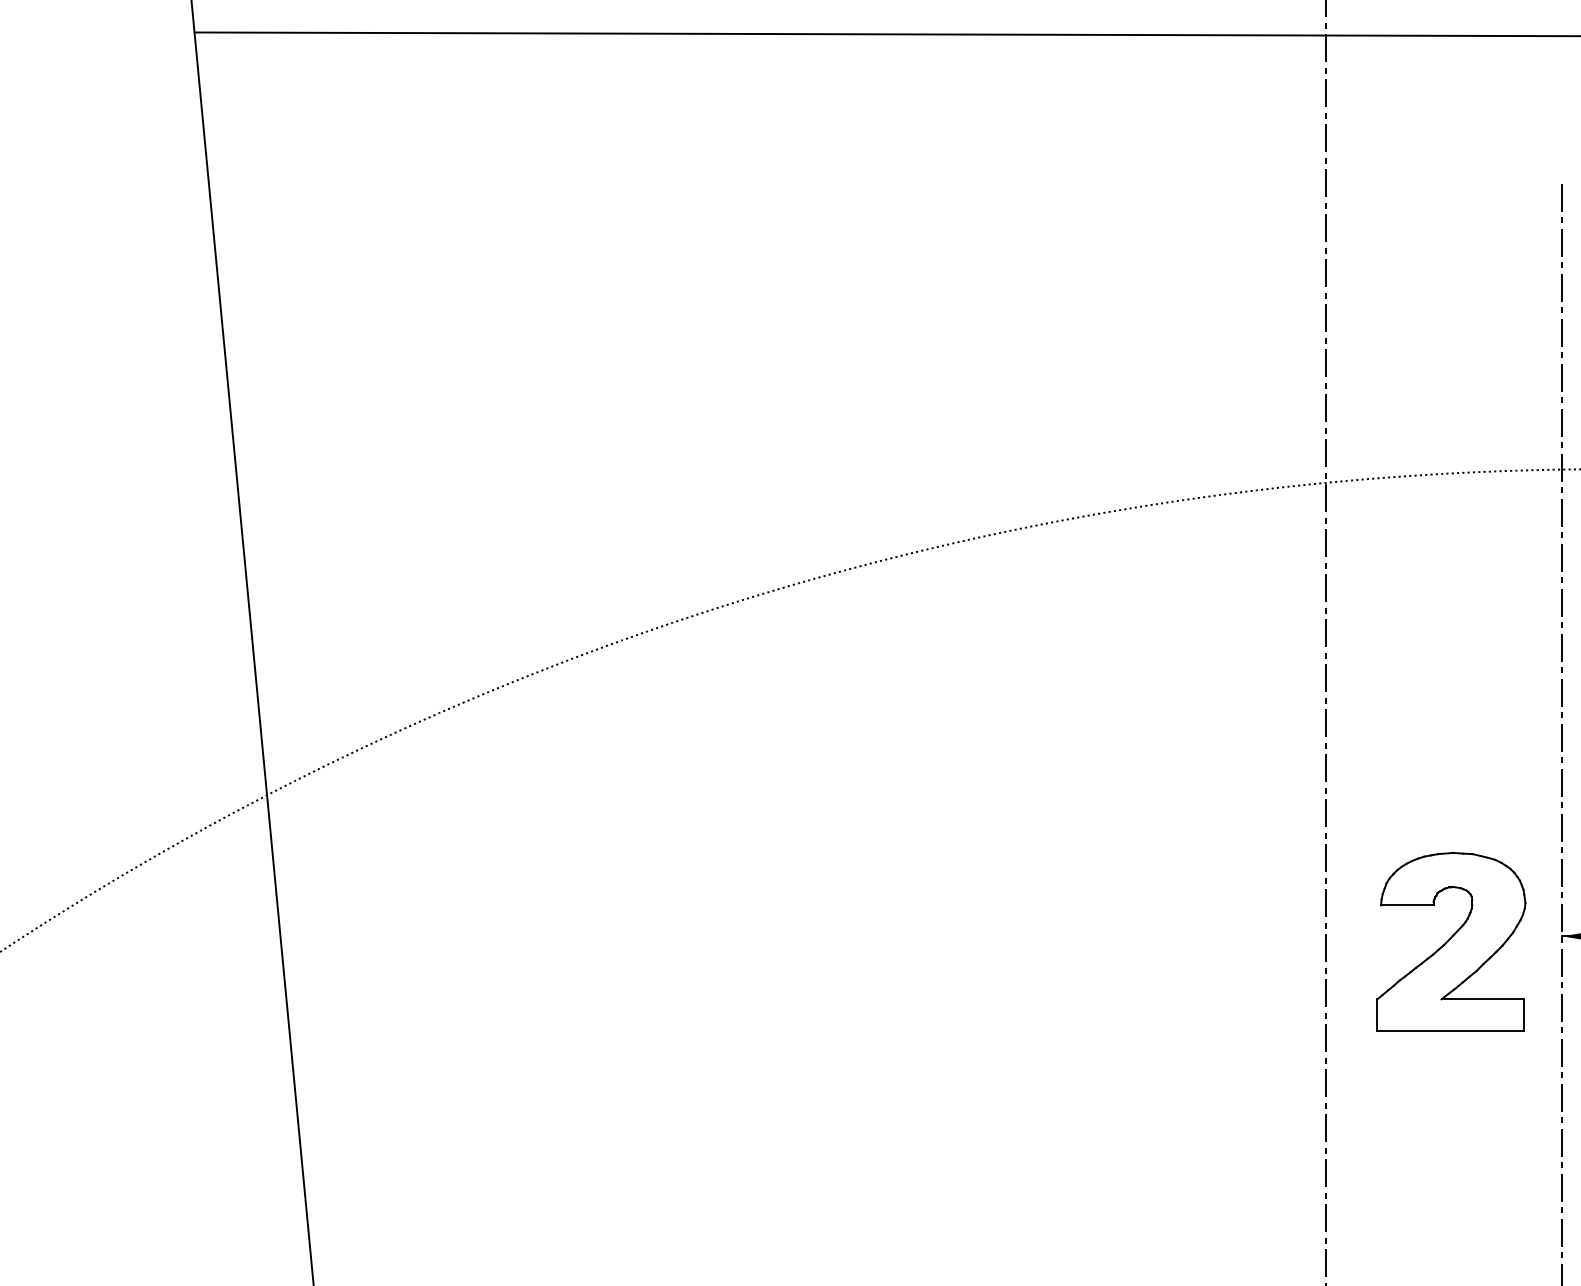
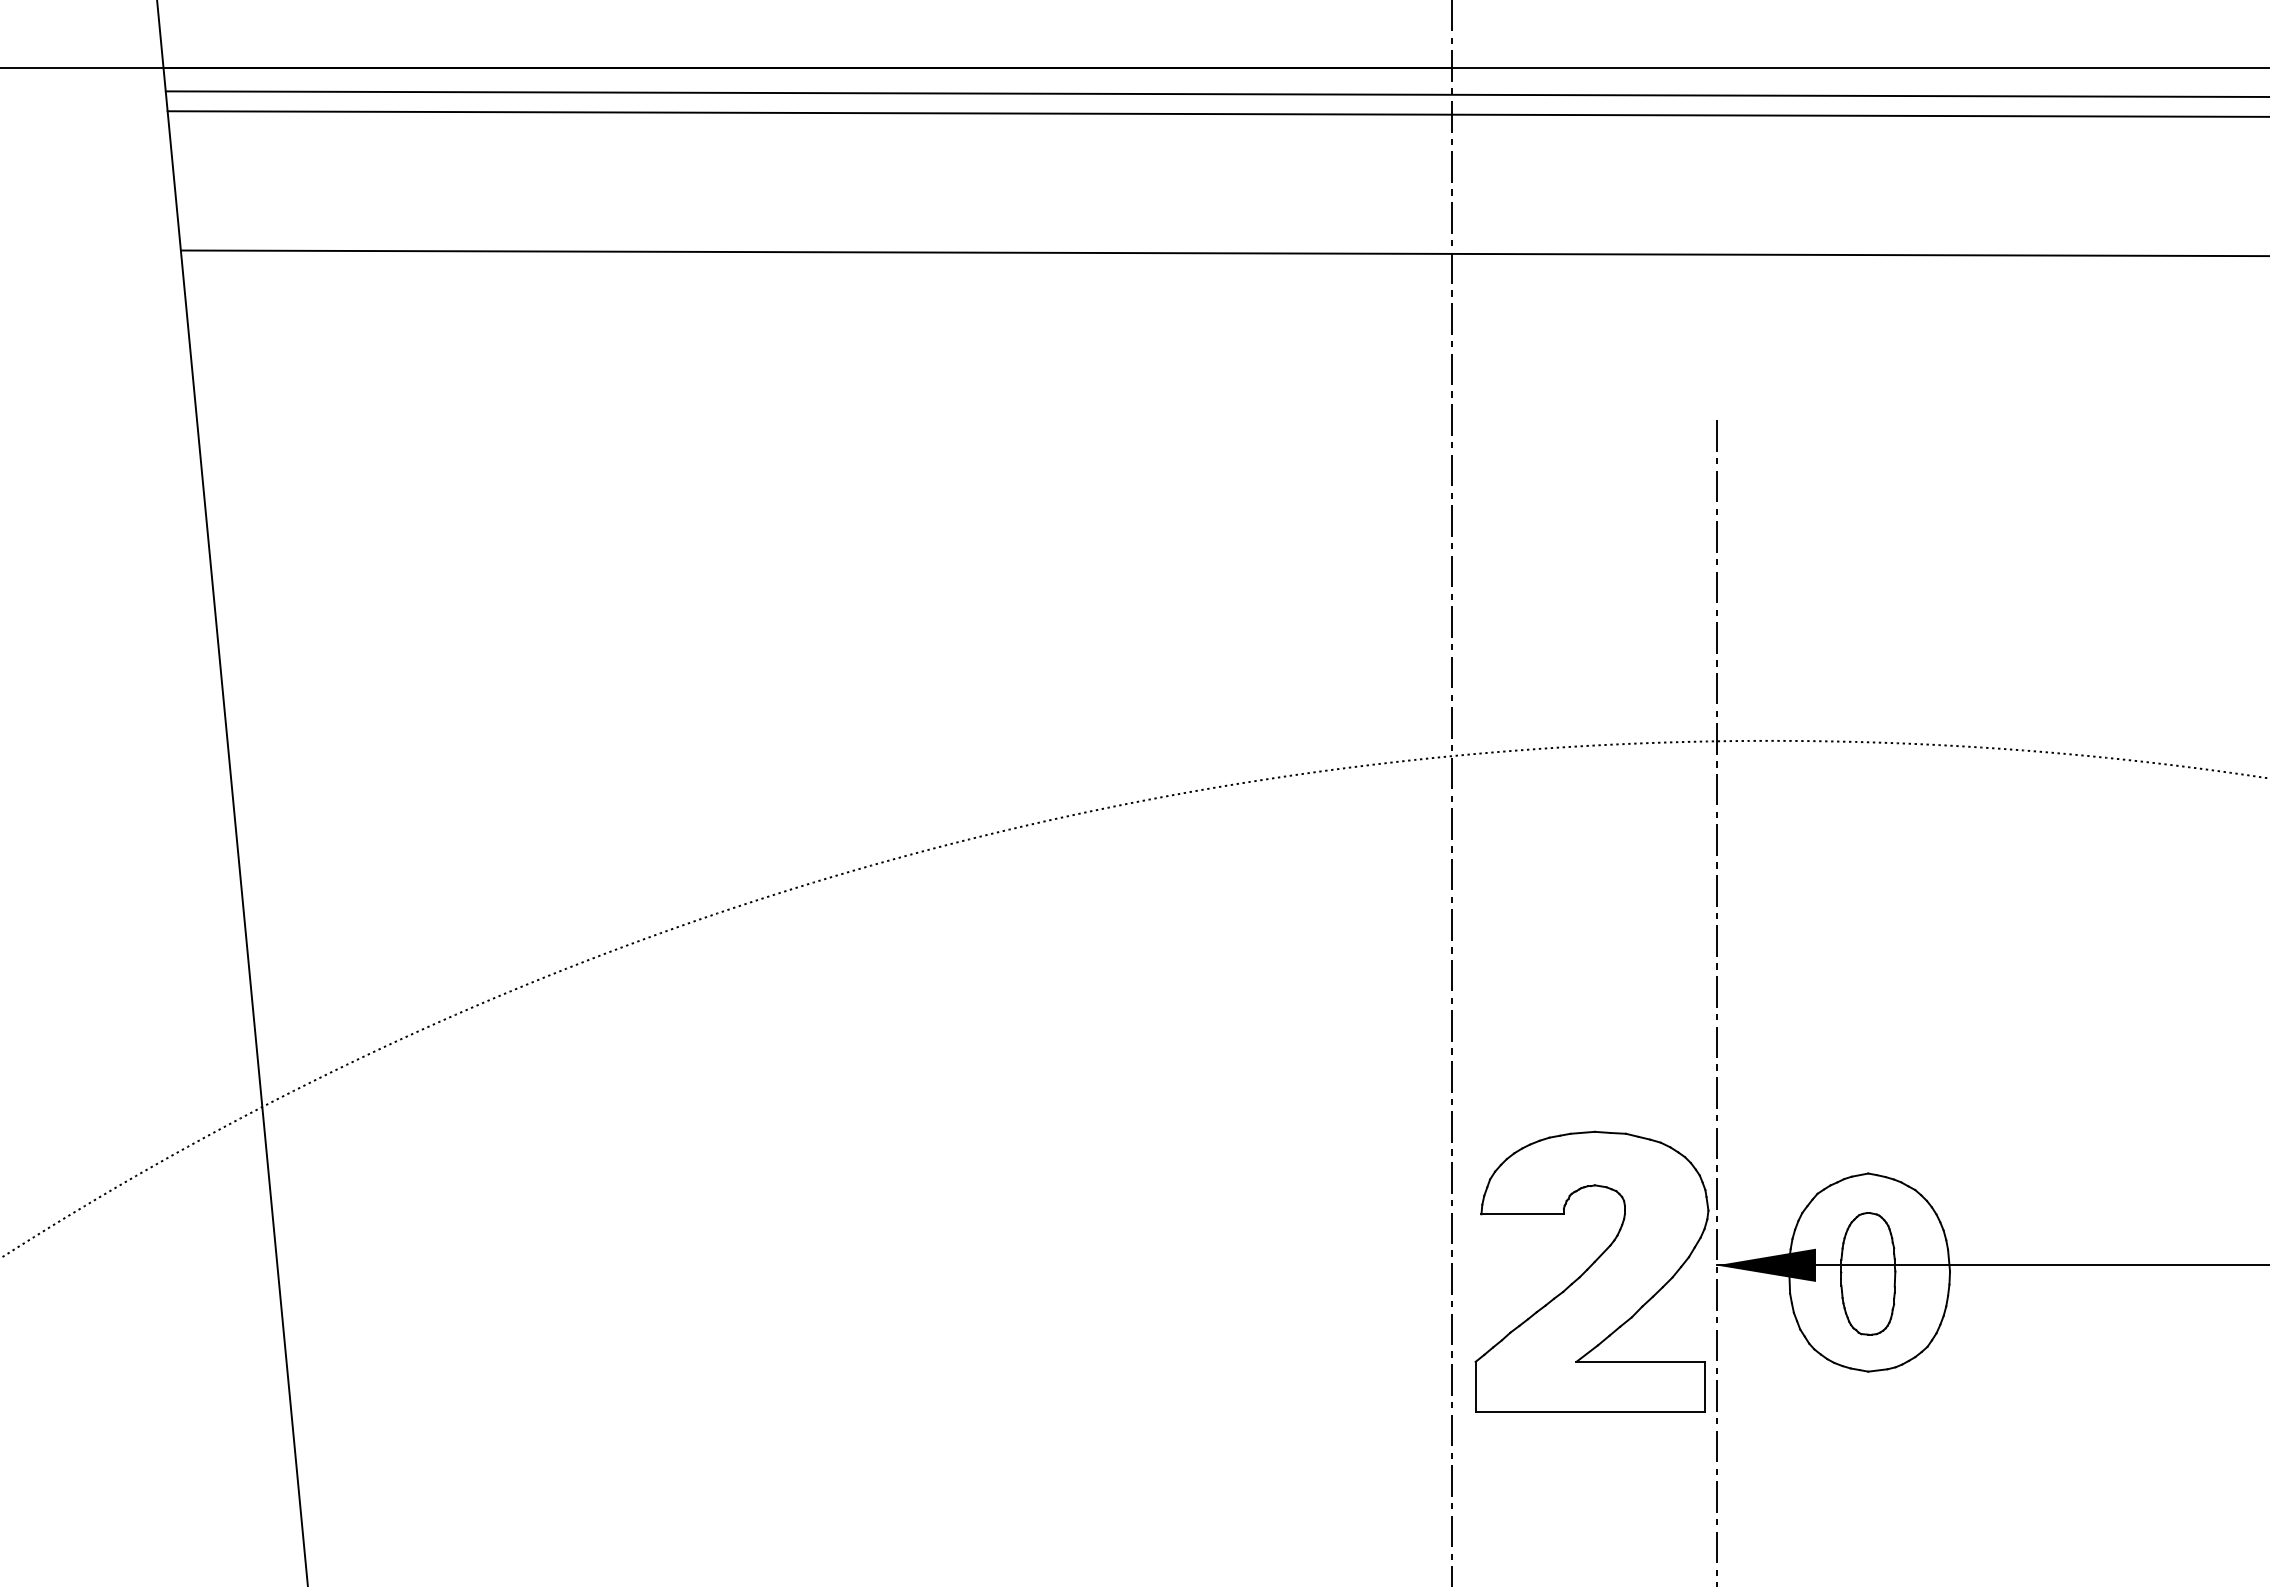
part: (1451, 941) -> (1592, 1271), size x1.4

